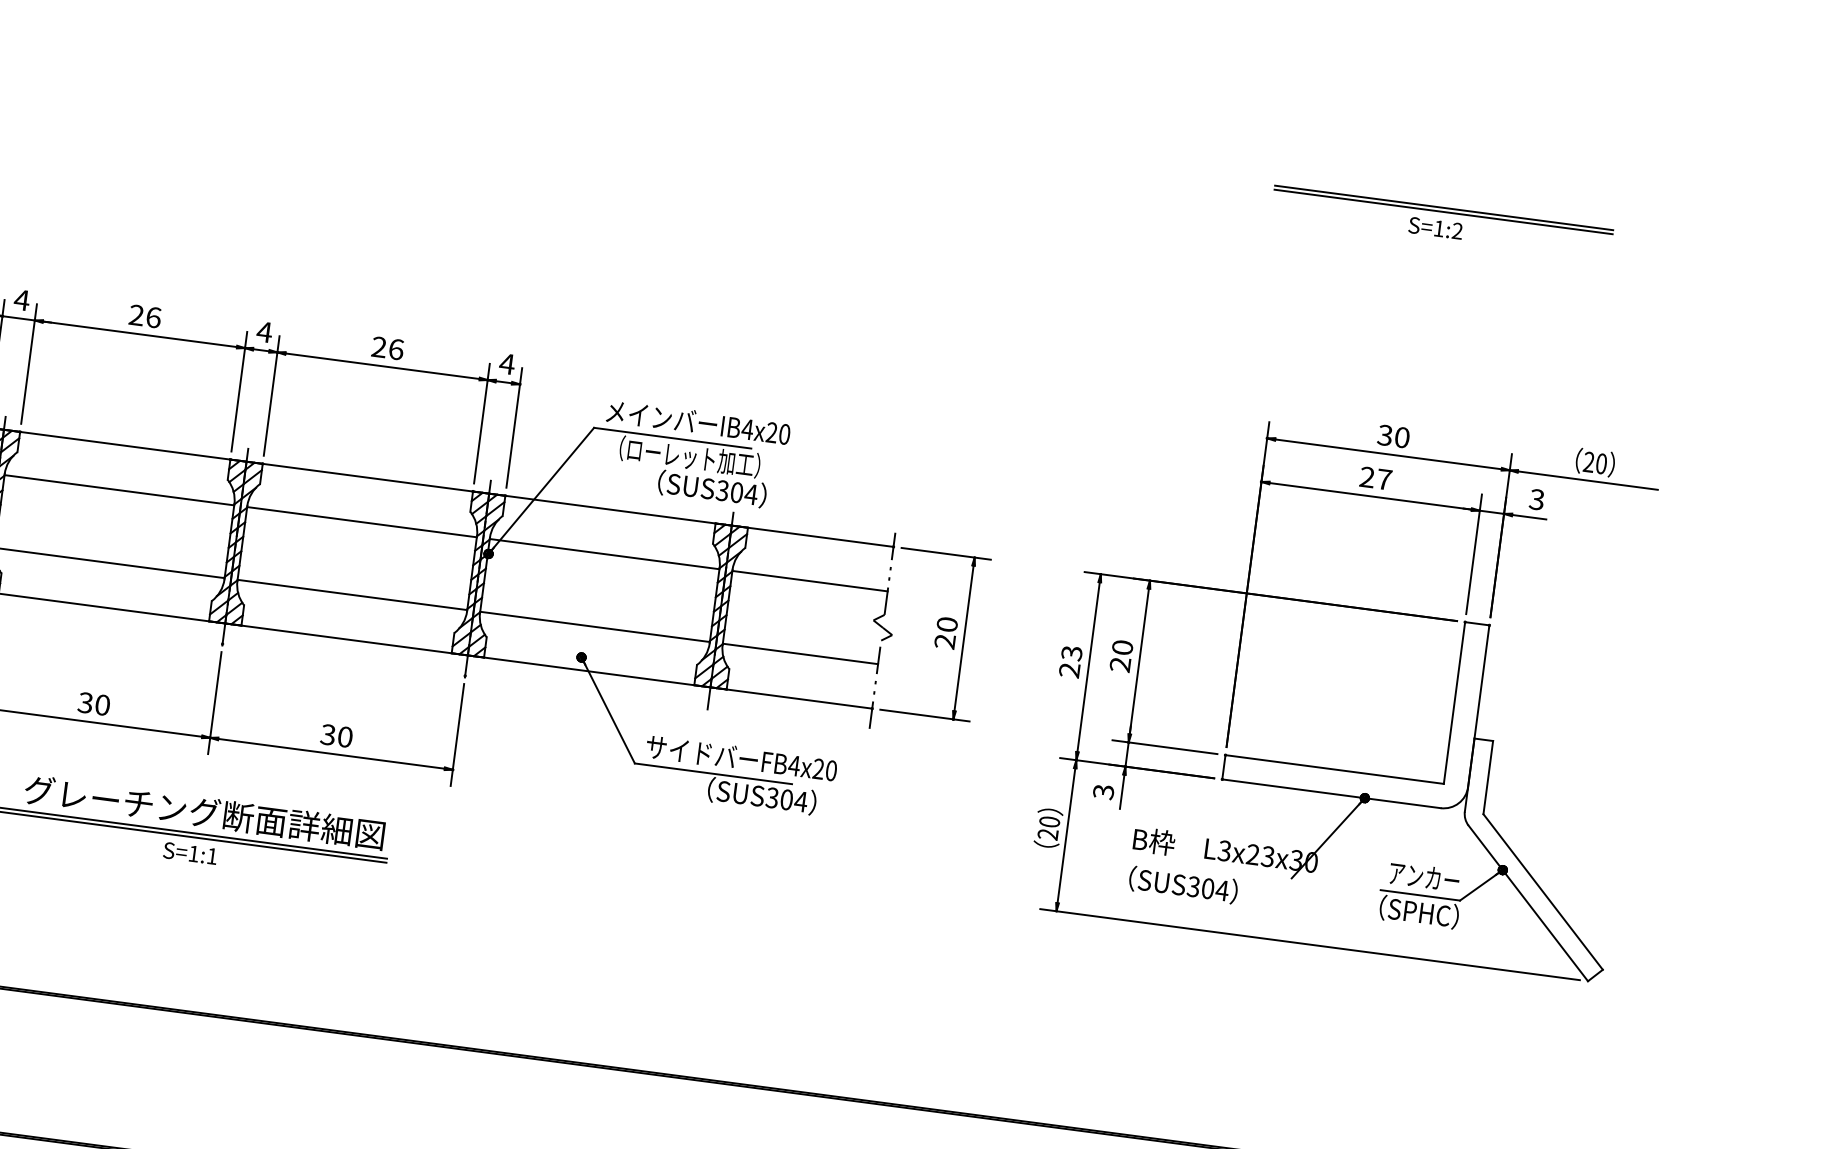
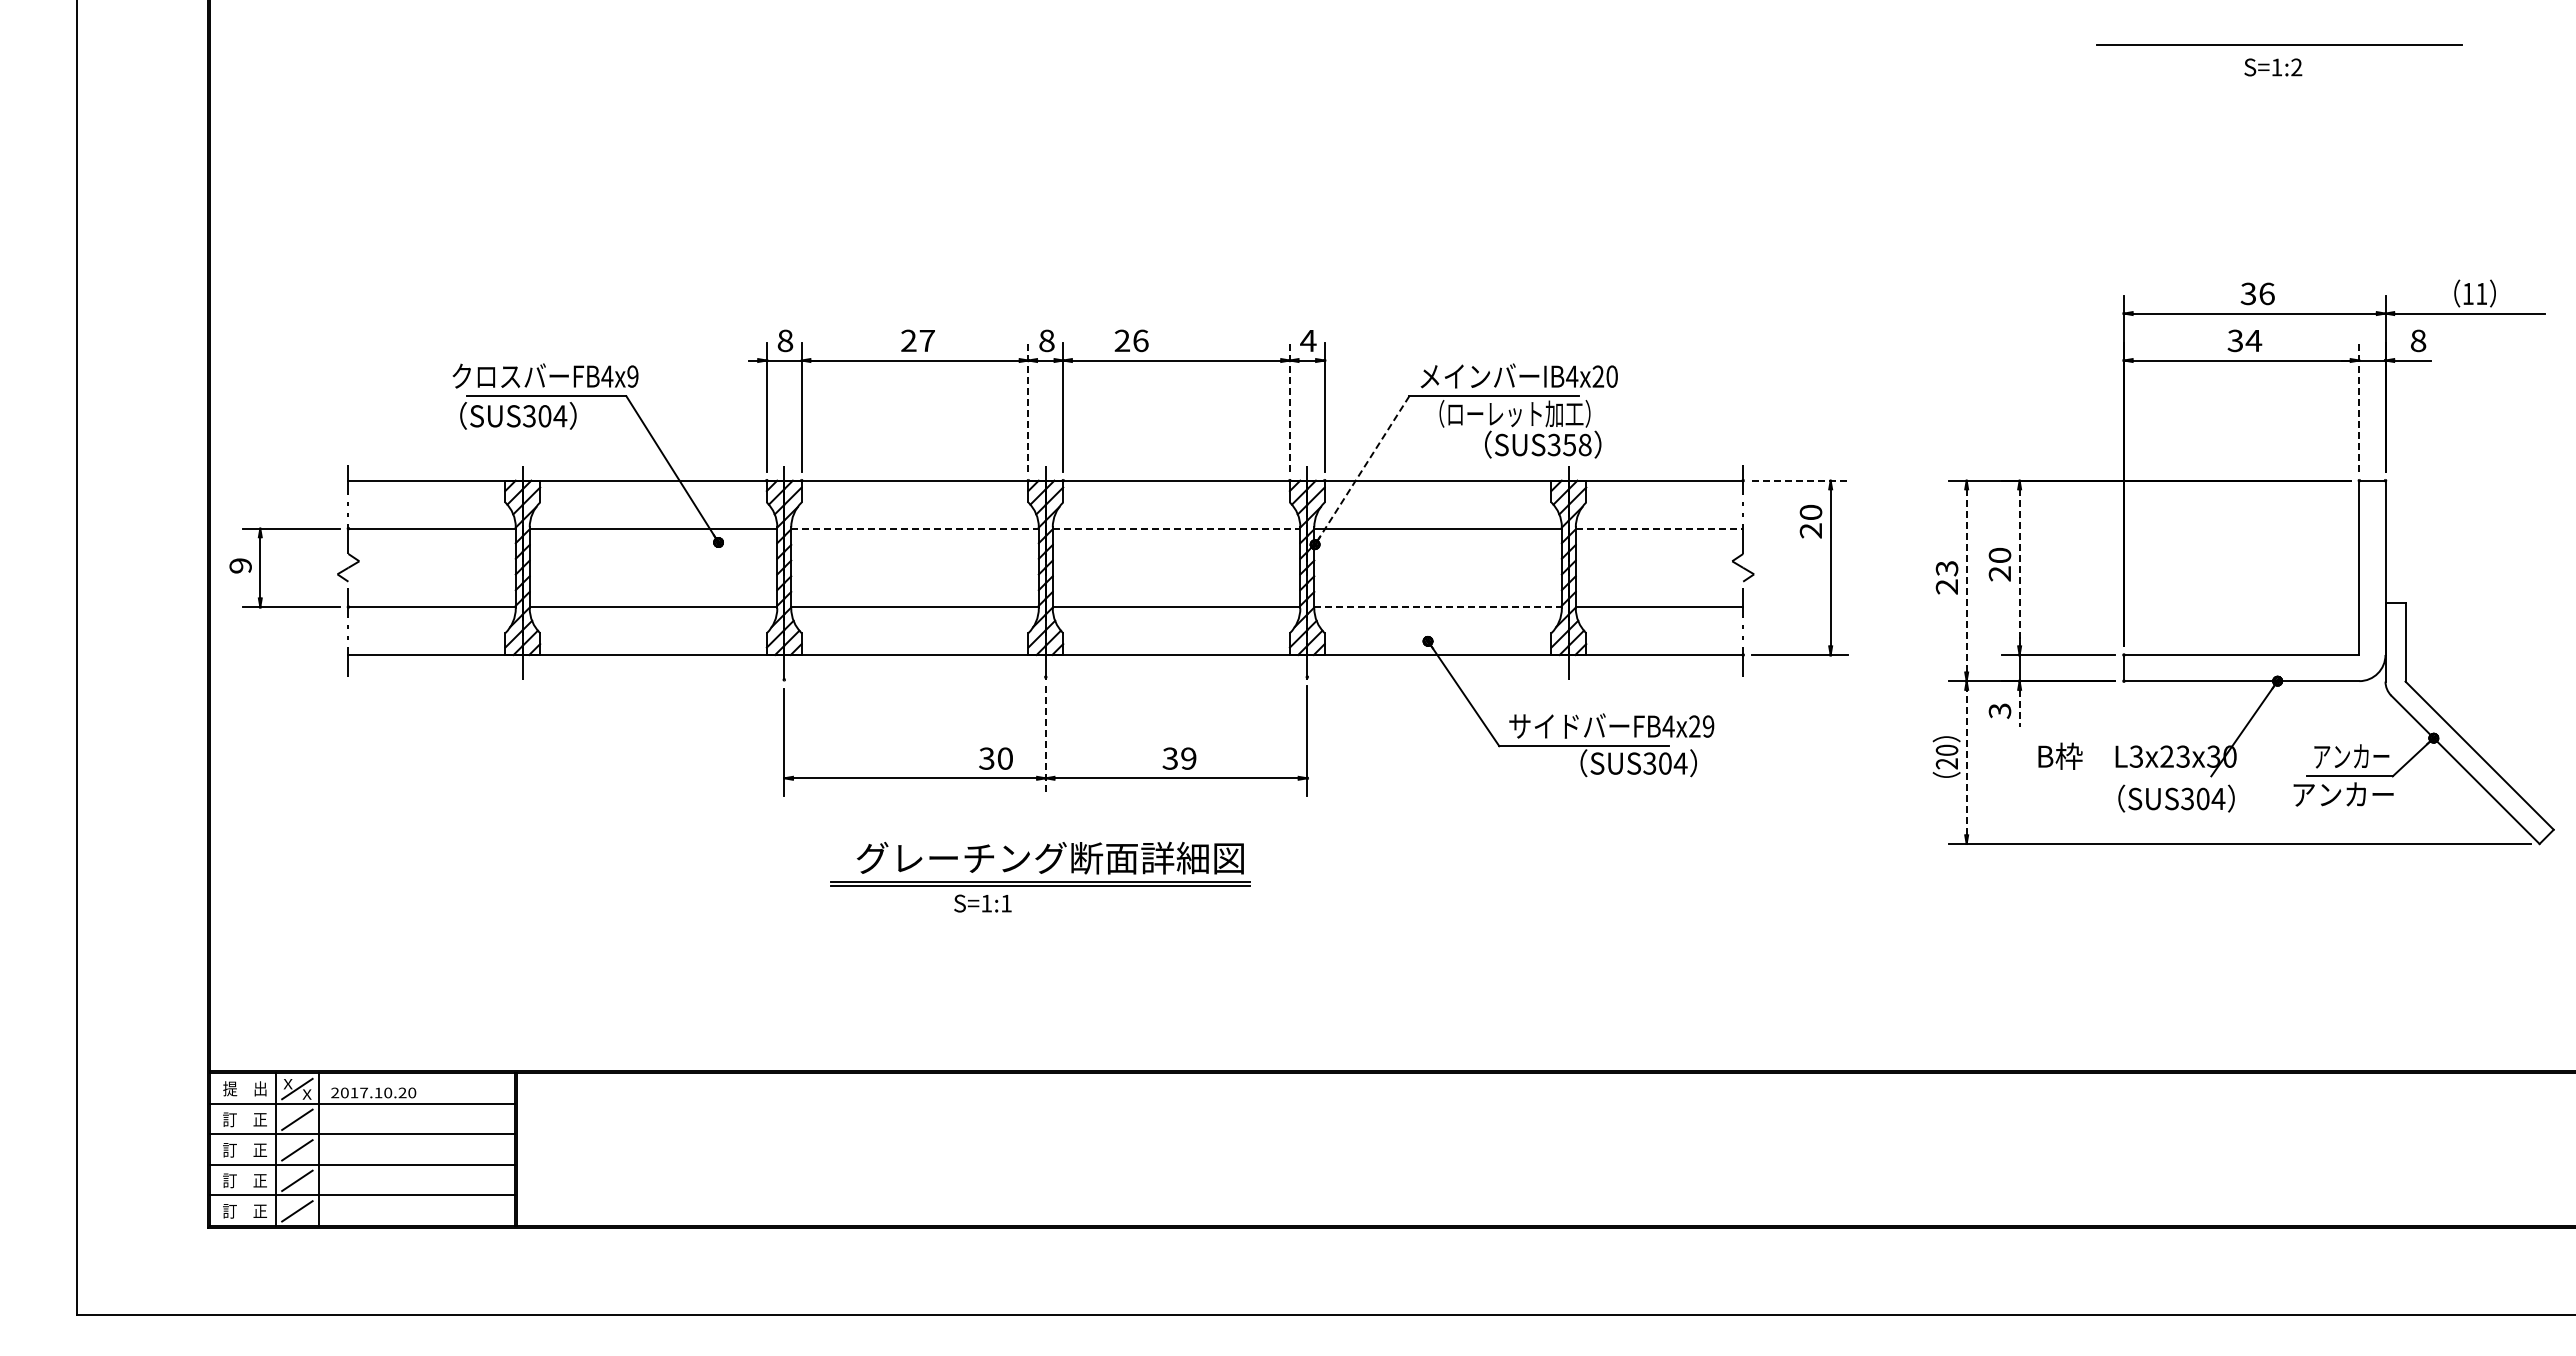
line: (1443, 212) -> (2279, 49), removed
text: (22, 299) -> (785, 340), 4 -> 8
text: (153, 317) -> (927, 340), 26 -> 27
text: (264, 331) -> (1046, 340), 4 -> 8
text: (387, 348) -> (1131, 340), moved
line: (239, 391) -> (1028, 407), solid -> dashed
line: (481, 423) -> (1289, 407), solid -> dashed
text: (1401, 437) -> (2266, 293), 30 -> 36
text: (1594, 462) -> (2474, 293), 20 -> 11
text: (1375, 479) -> (2244, 341), 27 -> 34
line: (119, 490) -> (915, 528), solid -> dashed
line: (541, 490) -> (1362, 470), solid -> dashed
text: (744, 493) -> (1577, 444), SUS304 -> SUS358
text: (1537, 499) -> (2418, 340), 3 -> 8
line: (361, 522) -> (1176, 528), solid -> dashed
line: (946, 553) -> (1800, 480), solid -> dashed
line: (1474, 554) -> (2359, 407), solid -> dashed
line: (810, 581) -> (1659, 528), solid -> dashed
line: (595, 627) -> (1438, 607), solid -> dashed
text: (945, 632) -> (1810, 521), moved
line: (1139, 662) -> (2019, 568), solid -> dashed
line: (1088, 666) -> (1966, 580), solid -> dashed
line: (214, 702) -> (1045, 740), solid -> dashed
text: (93, 703) -> (995, 758), moved
text: (345, 736) -> (1188, 758), 30 -> 39
text: (831, 770) -> (1708, 726), FB4x20 -> FB4x29
line: (1122, 792) -> (2019, 708), solid -> dashed
line: (1066, 835) -> (1966, 762), solid -> dashed
text: (190, 853) -> (982, 903), moved
text: (1183, 885) -> (2176, 798), moved
text: (1412, 911) -> (2343, 794), （SPHC） -> アンカー

